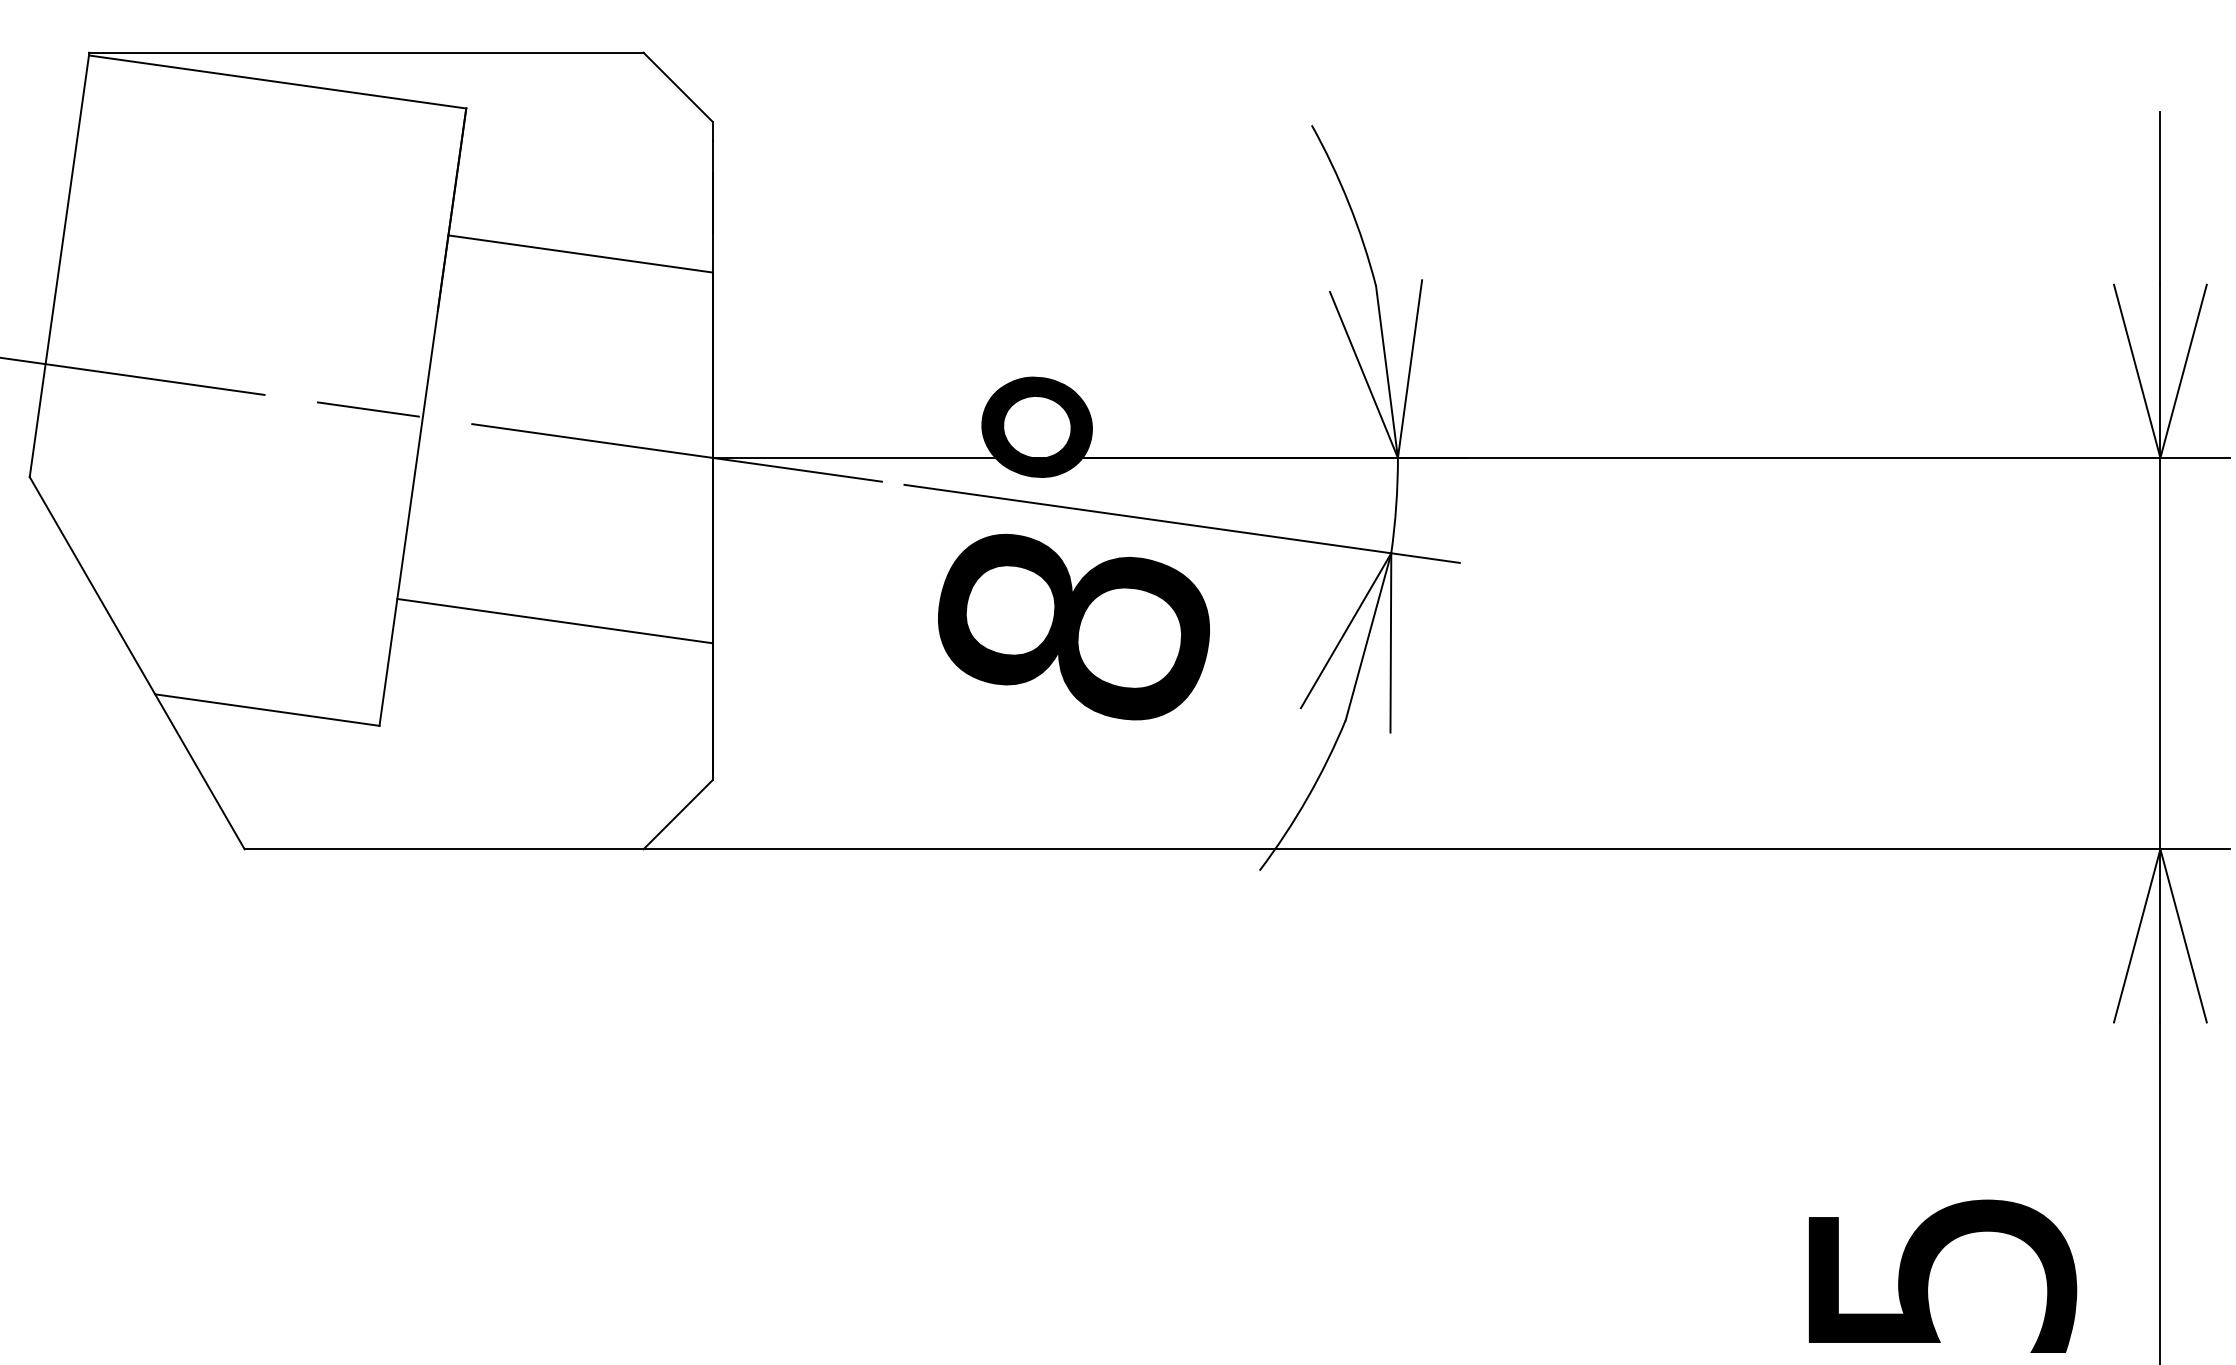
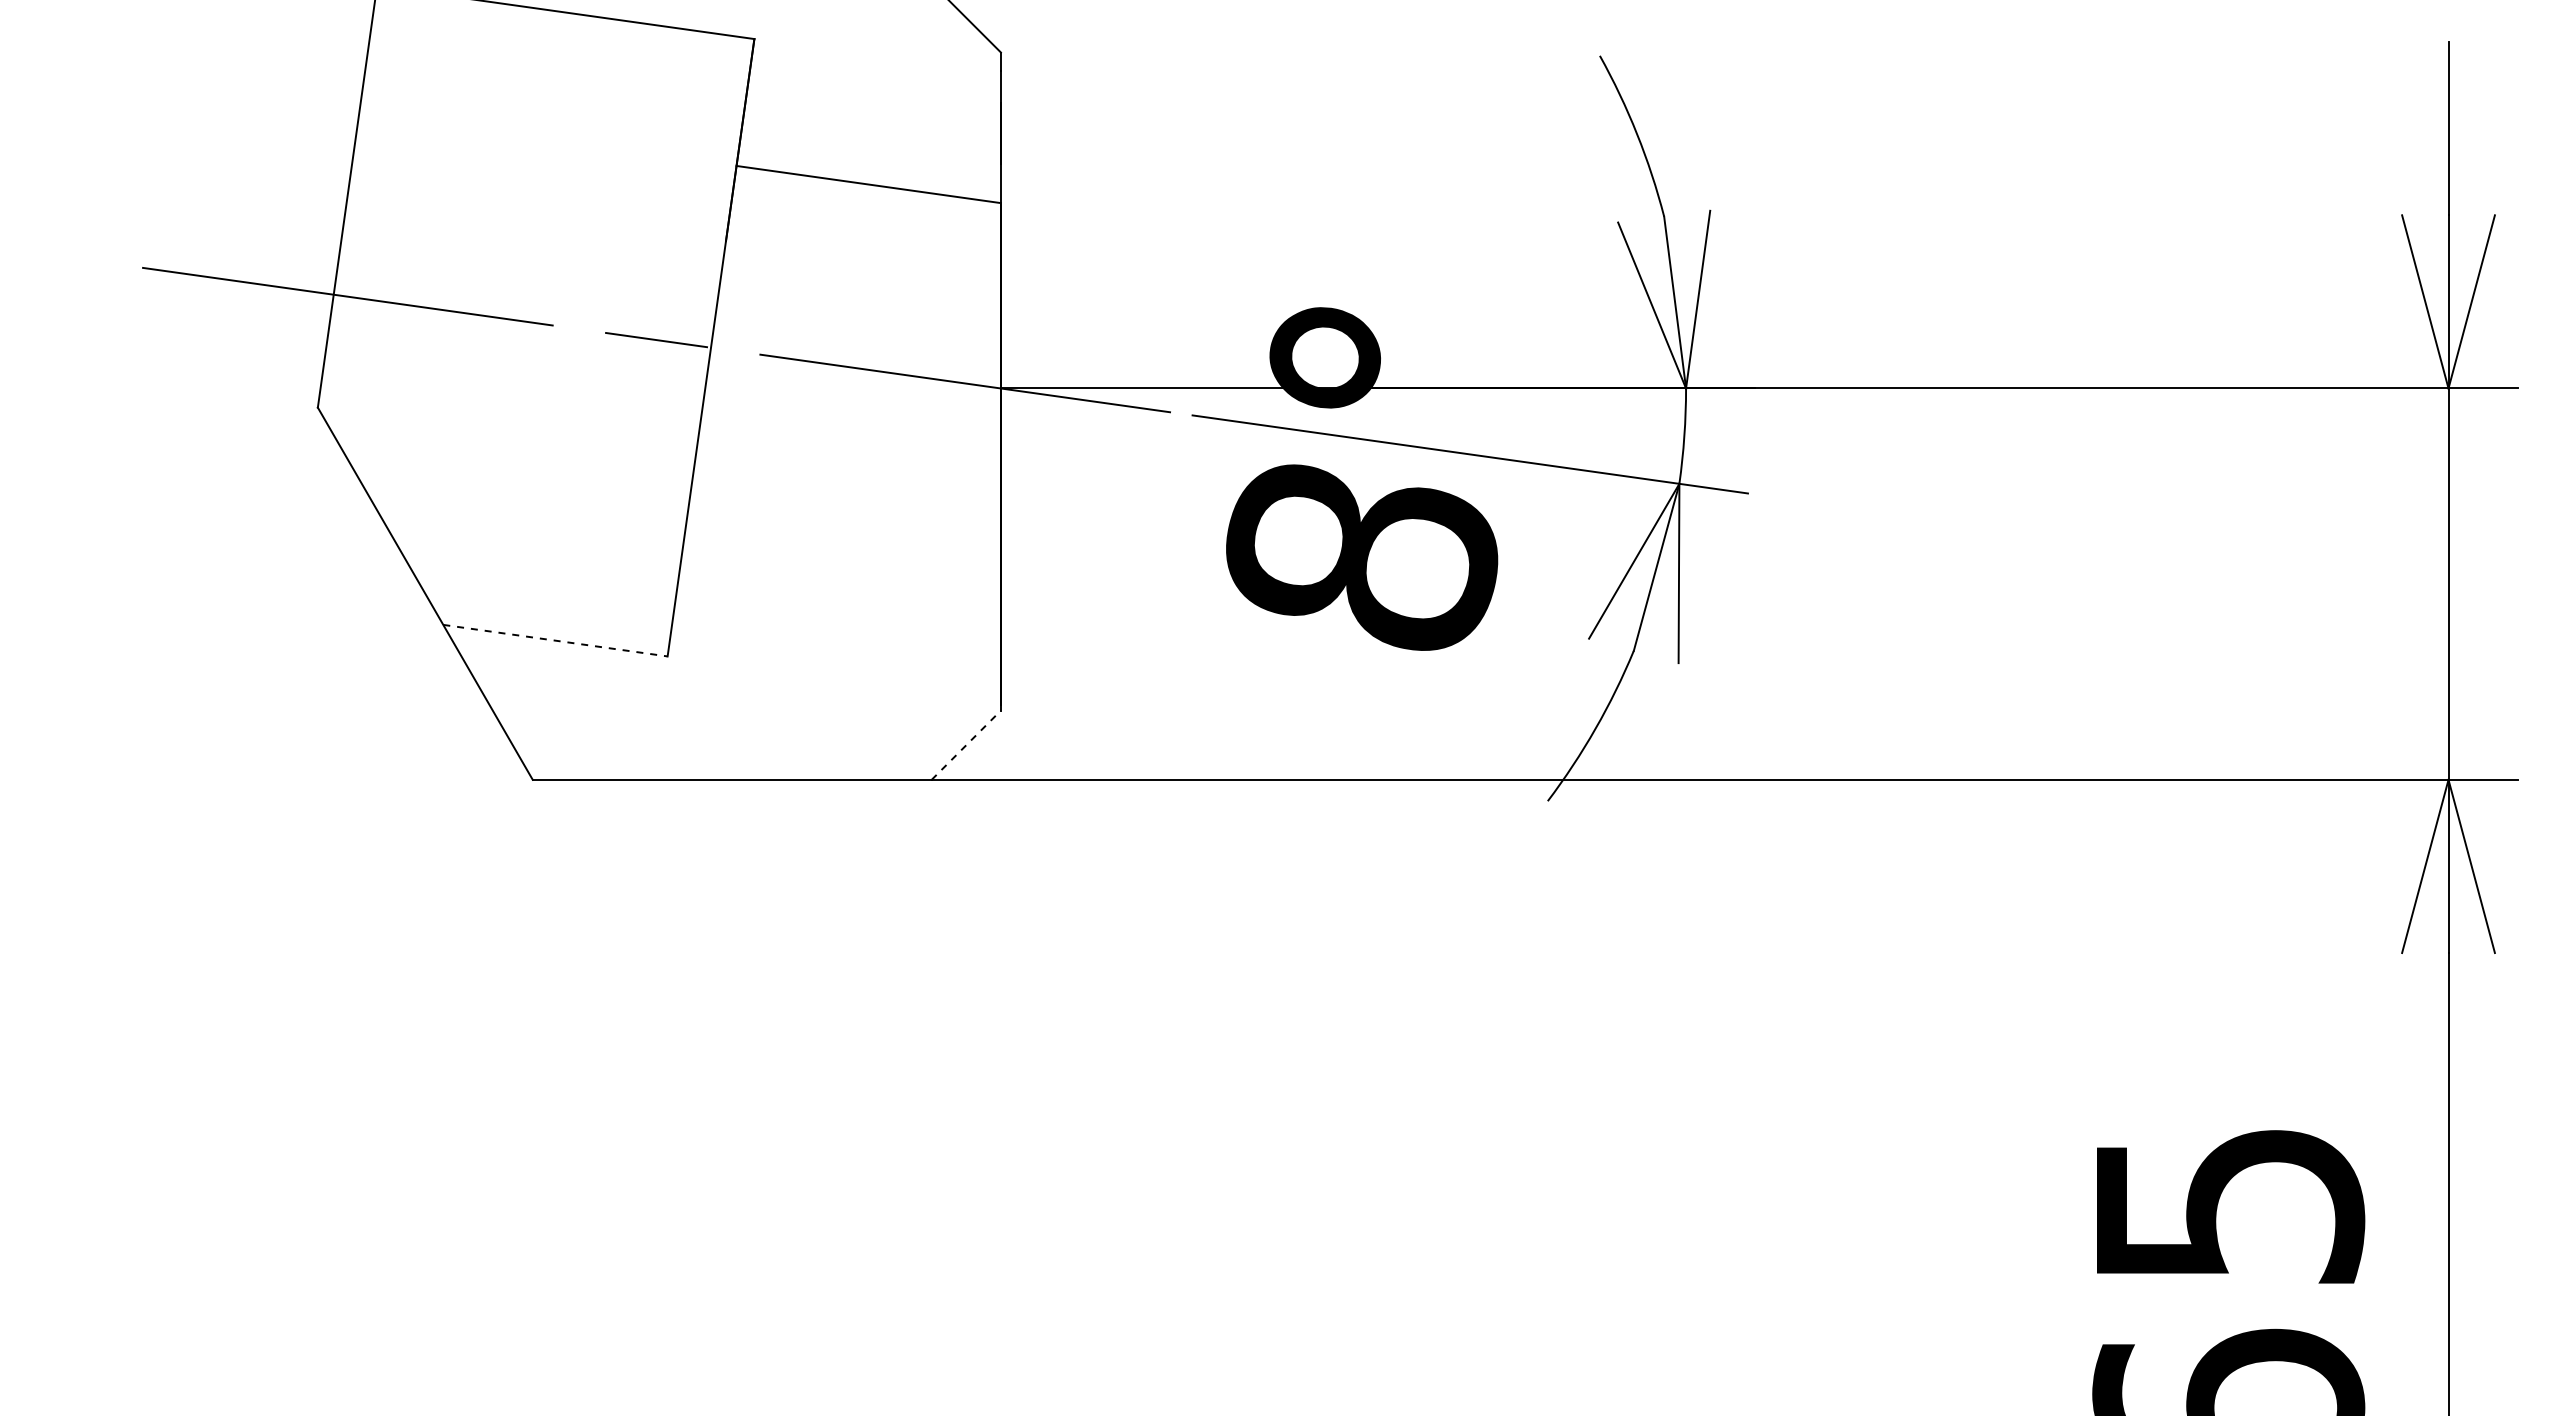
line: (554, 620) -> (842, 551), removed
line: (267, 709) -> (555, 640), solid -> dashed
line: (678, 814) -> (966, 745), solid -> dashed

